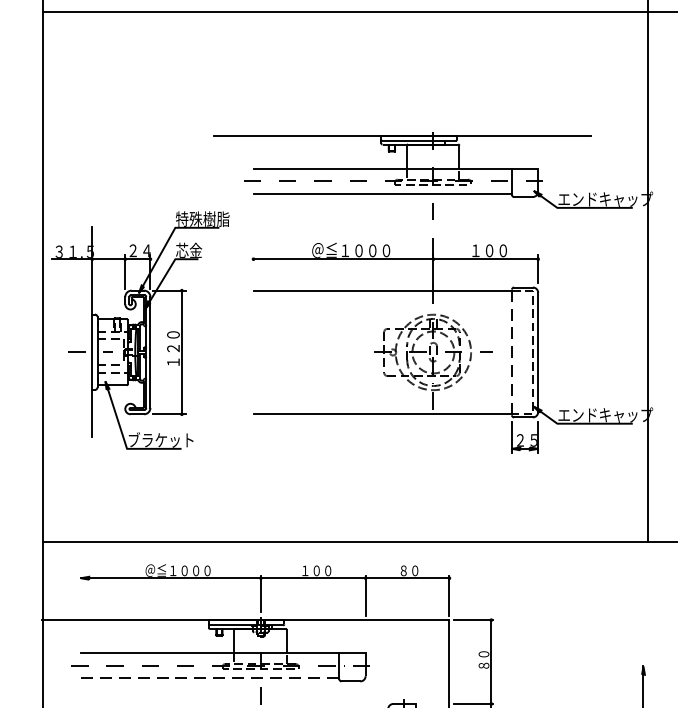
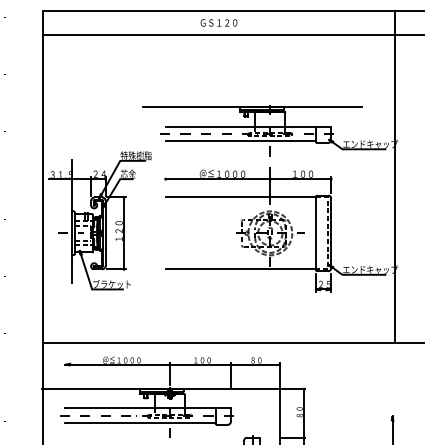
line: (512, 352) -> (316, 233), dashed -> solid
line: (211, 677) -> (141, 422), dashed -> solid

